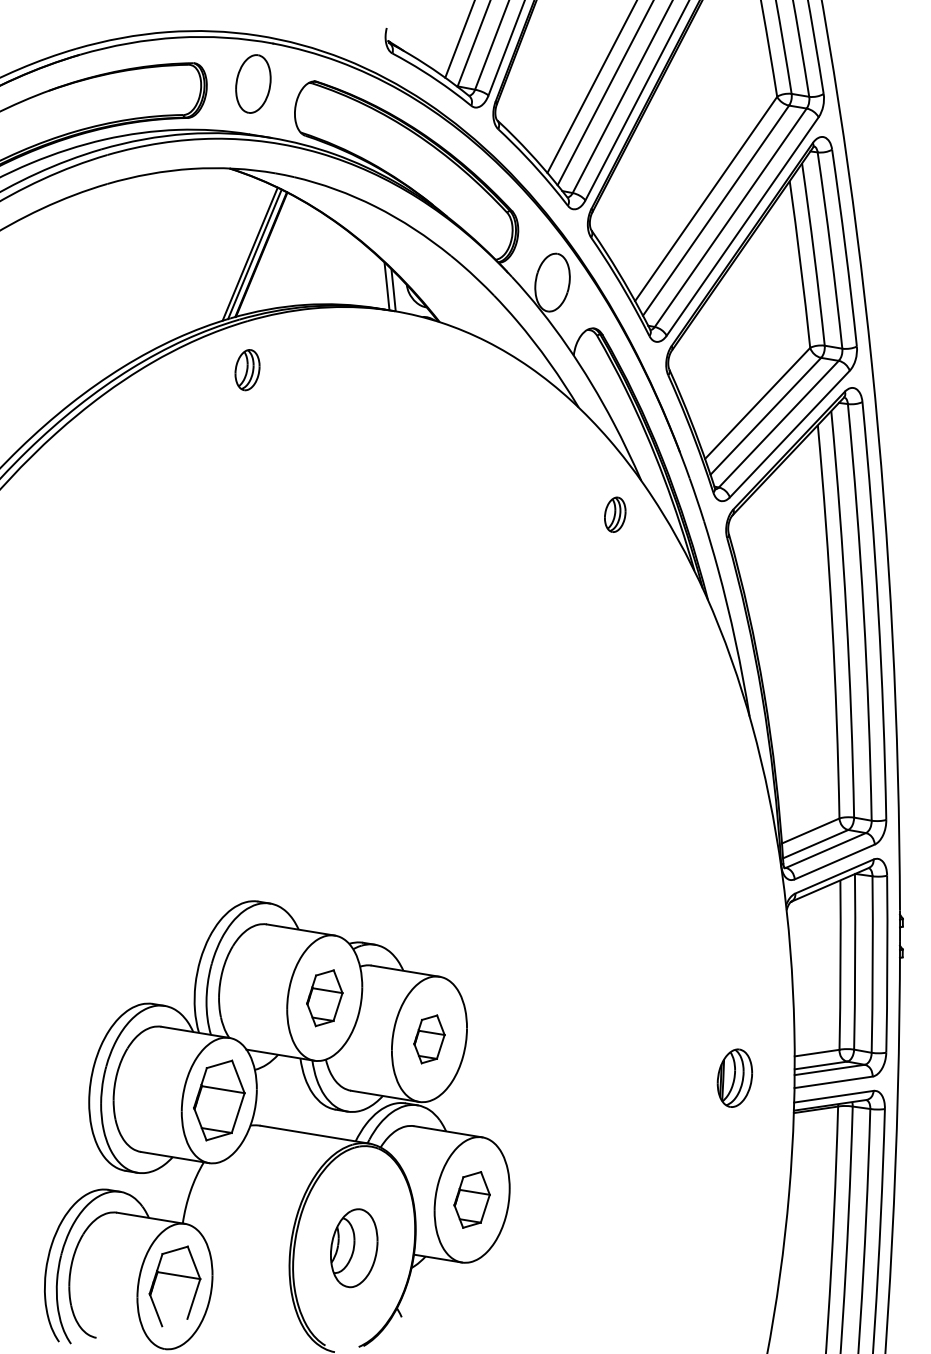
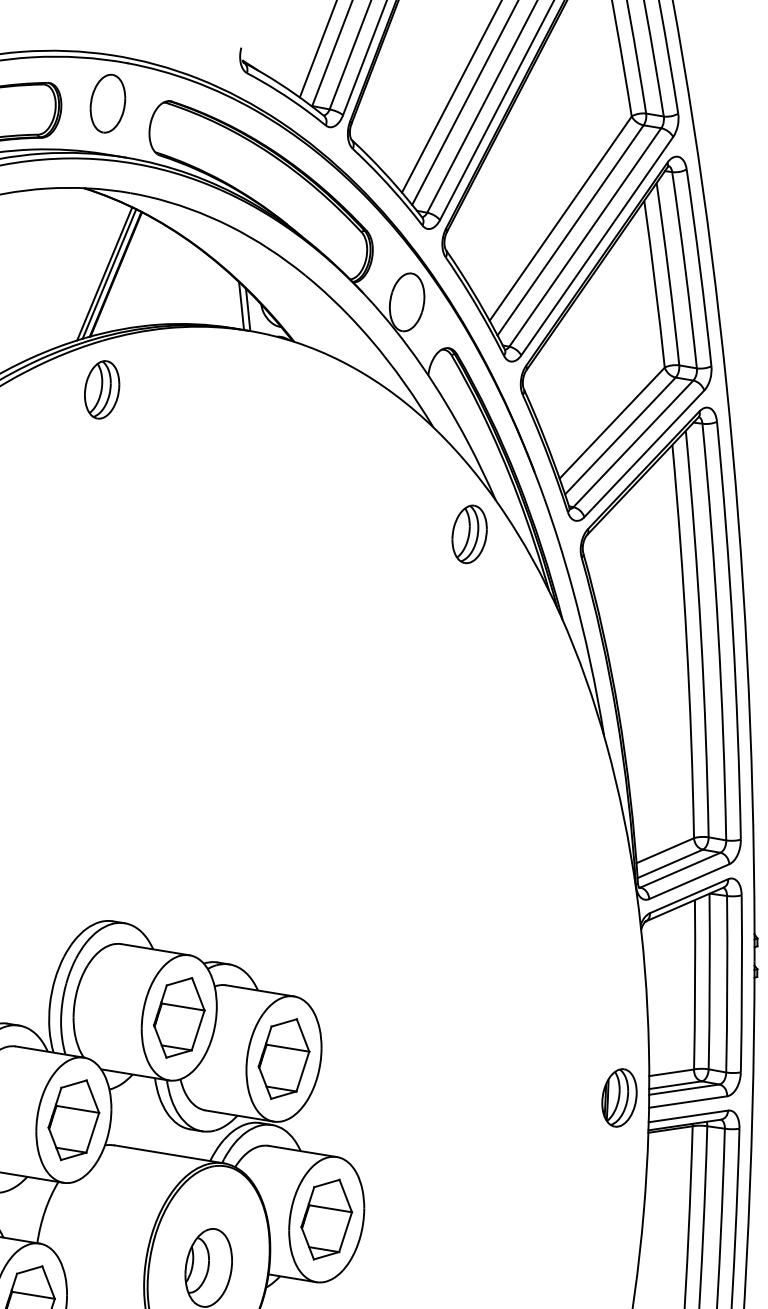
part: (247, 369) -> (102, 389), size x1.43
part: (615, 514) -> (470, 534), size x1.67
part: (324, 998) -> (179, 1018), size x1.43
part: (429, 1039) -> (284, 1059), size x1.67
part: (734, 1077) -> (619, 1097), moved
part: (471, 1199) -> (326, 1219), size x1.43

